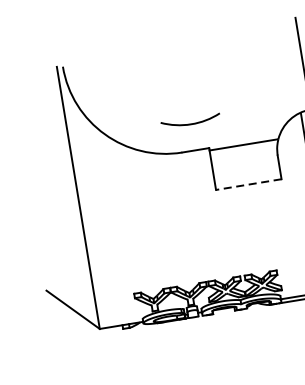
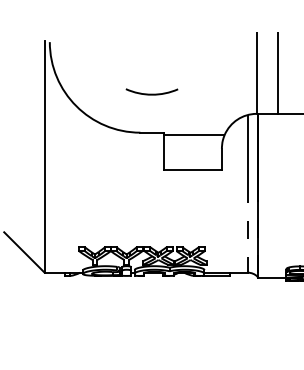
arc: (190, 123) -> (151, 93), moved
line: (248, 184) -> (192, 169), dashed -> solid

